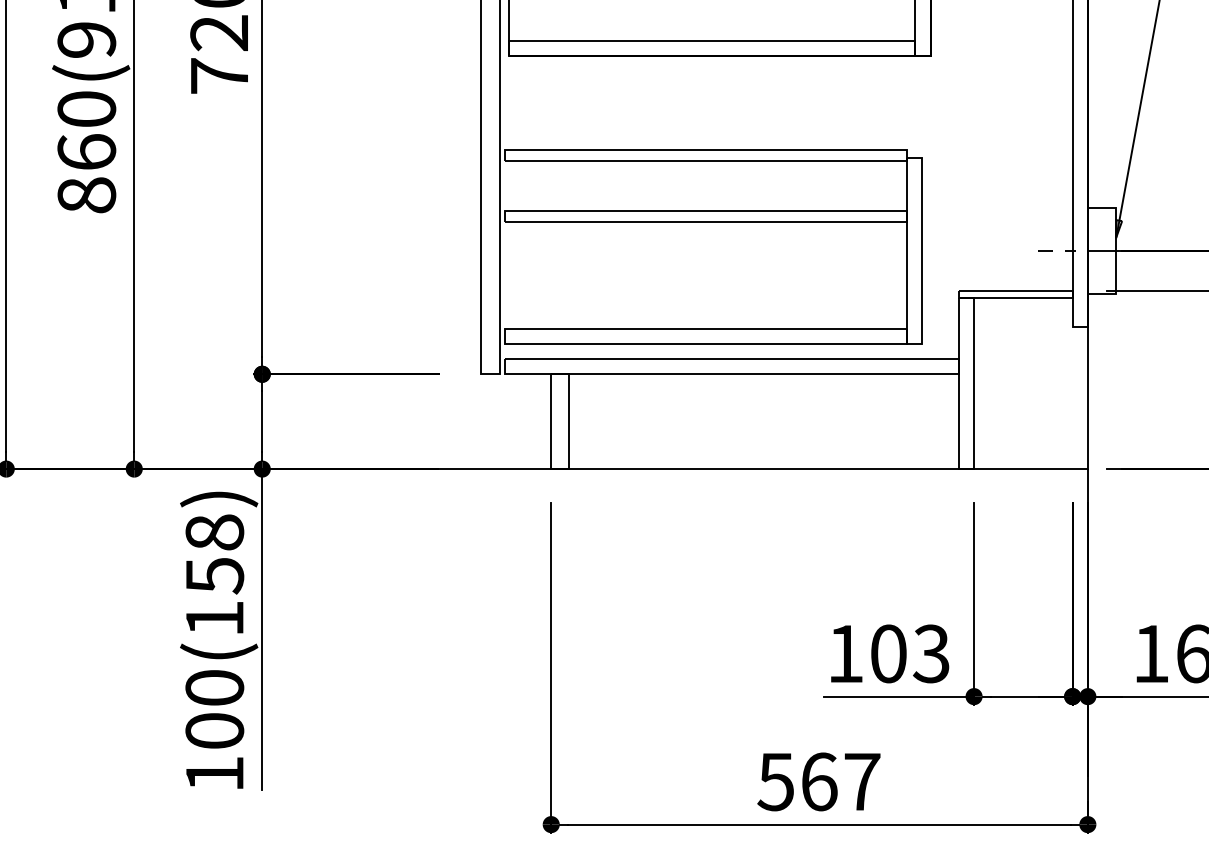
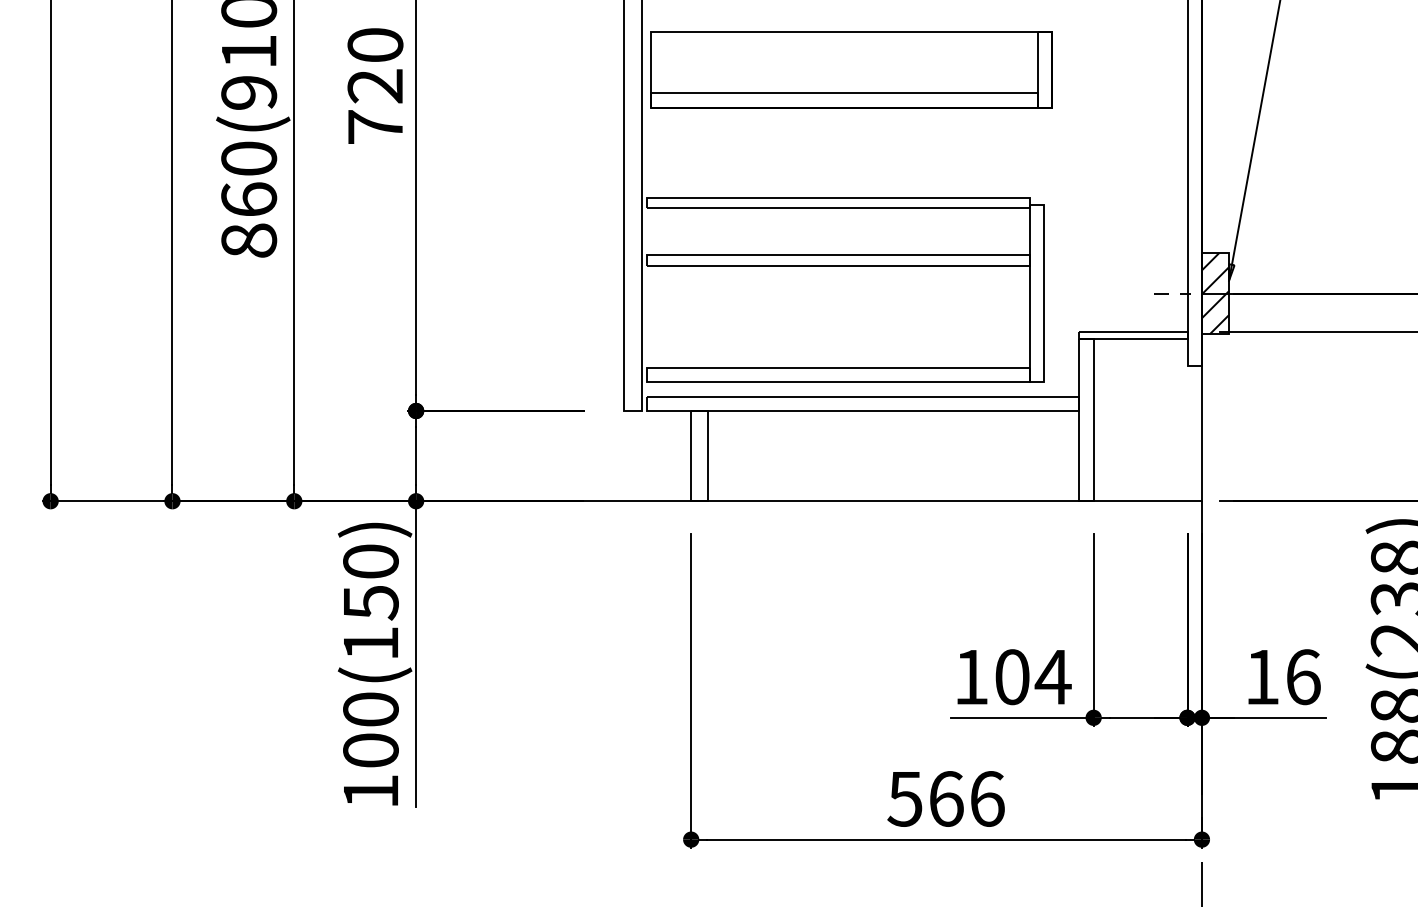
hatch: (1102, 250) -> (1215, 293), added
text: (214, 532) -> (370, 561), 100(158) -> 100(150)
text: (930, 654) -> (1052, 677), 103 -> 104
text: (862, 781) -> (987, 798), 567 -> 566

